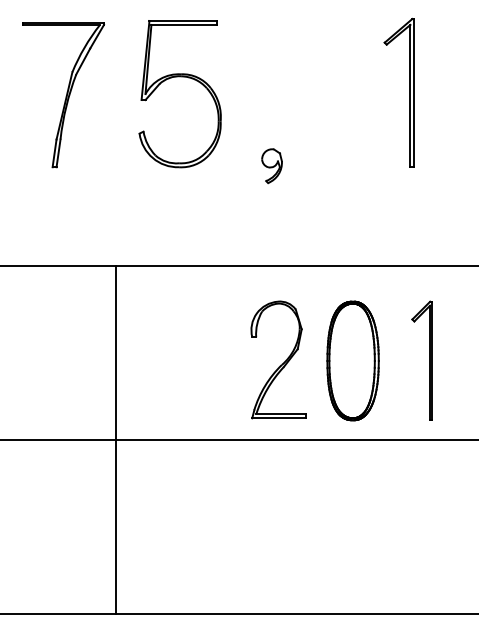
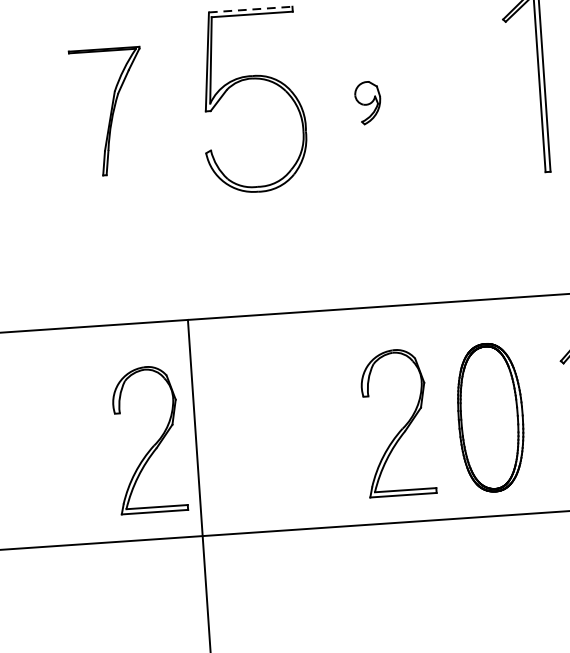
line: (183, 20) -> (251, 9), solid -> dashed
part: (63, 95) -> (108, 112), size x0.7
part: (271, 166) -> (367, 103), moved
part: (78, 359) -> (149, 439), added

